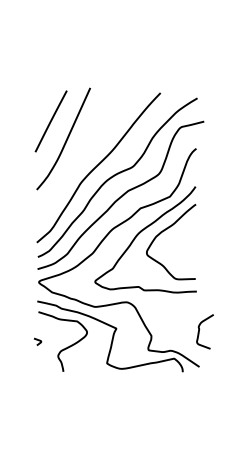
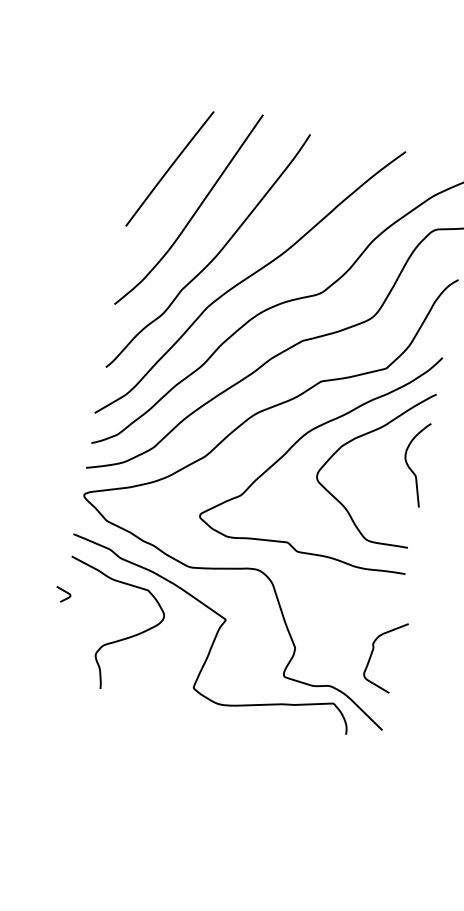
curve: (78, 159) -> (211, 257), added
curve: (189, 239) -> (409, 464), added
curve: (200, 329) -> (375, 649), moved
curve: (37, 340) -> (63, 591), moved

